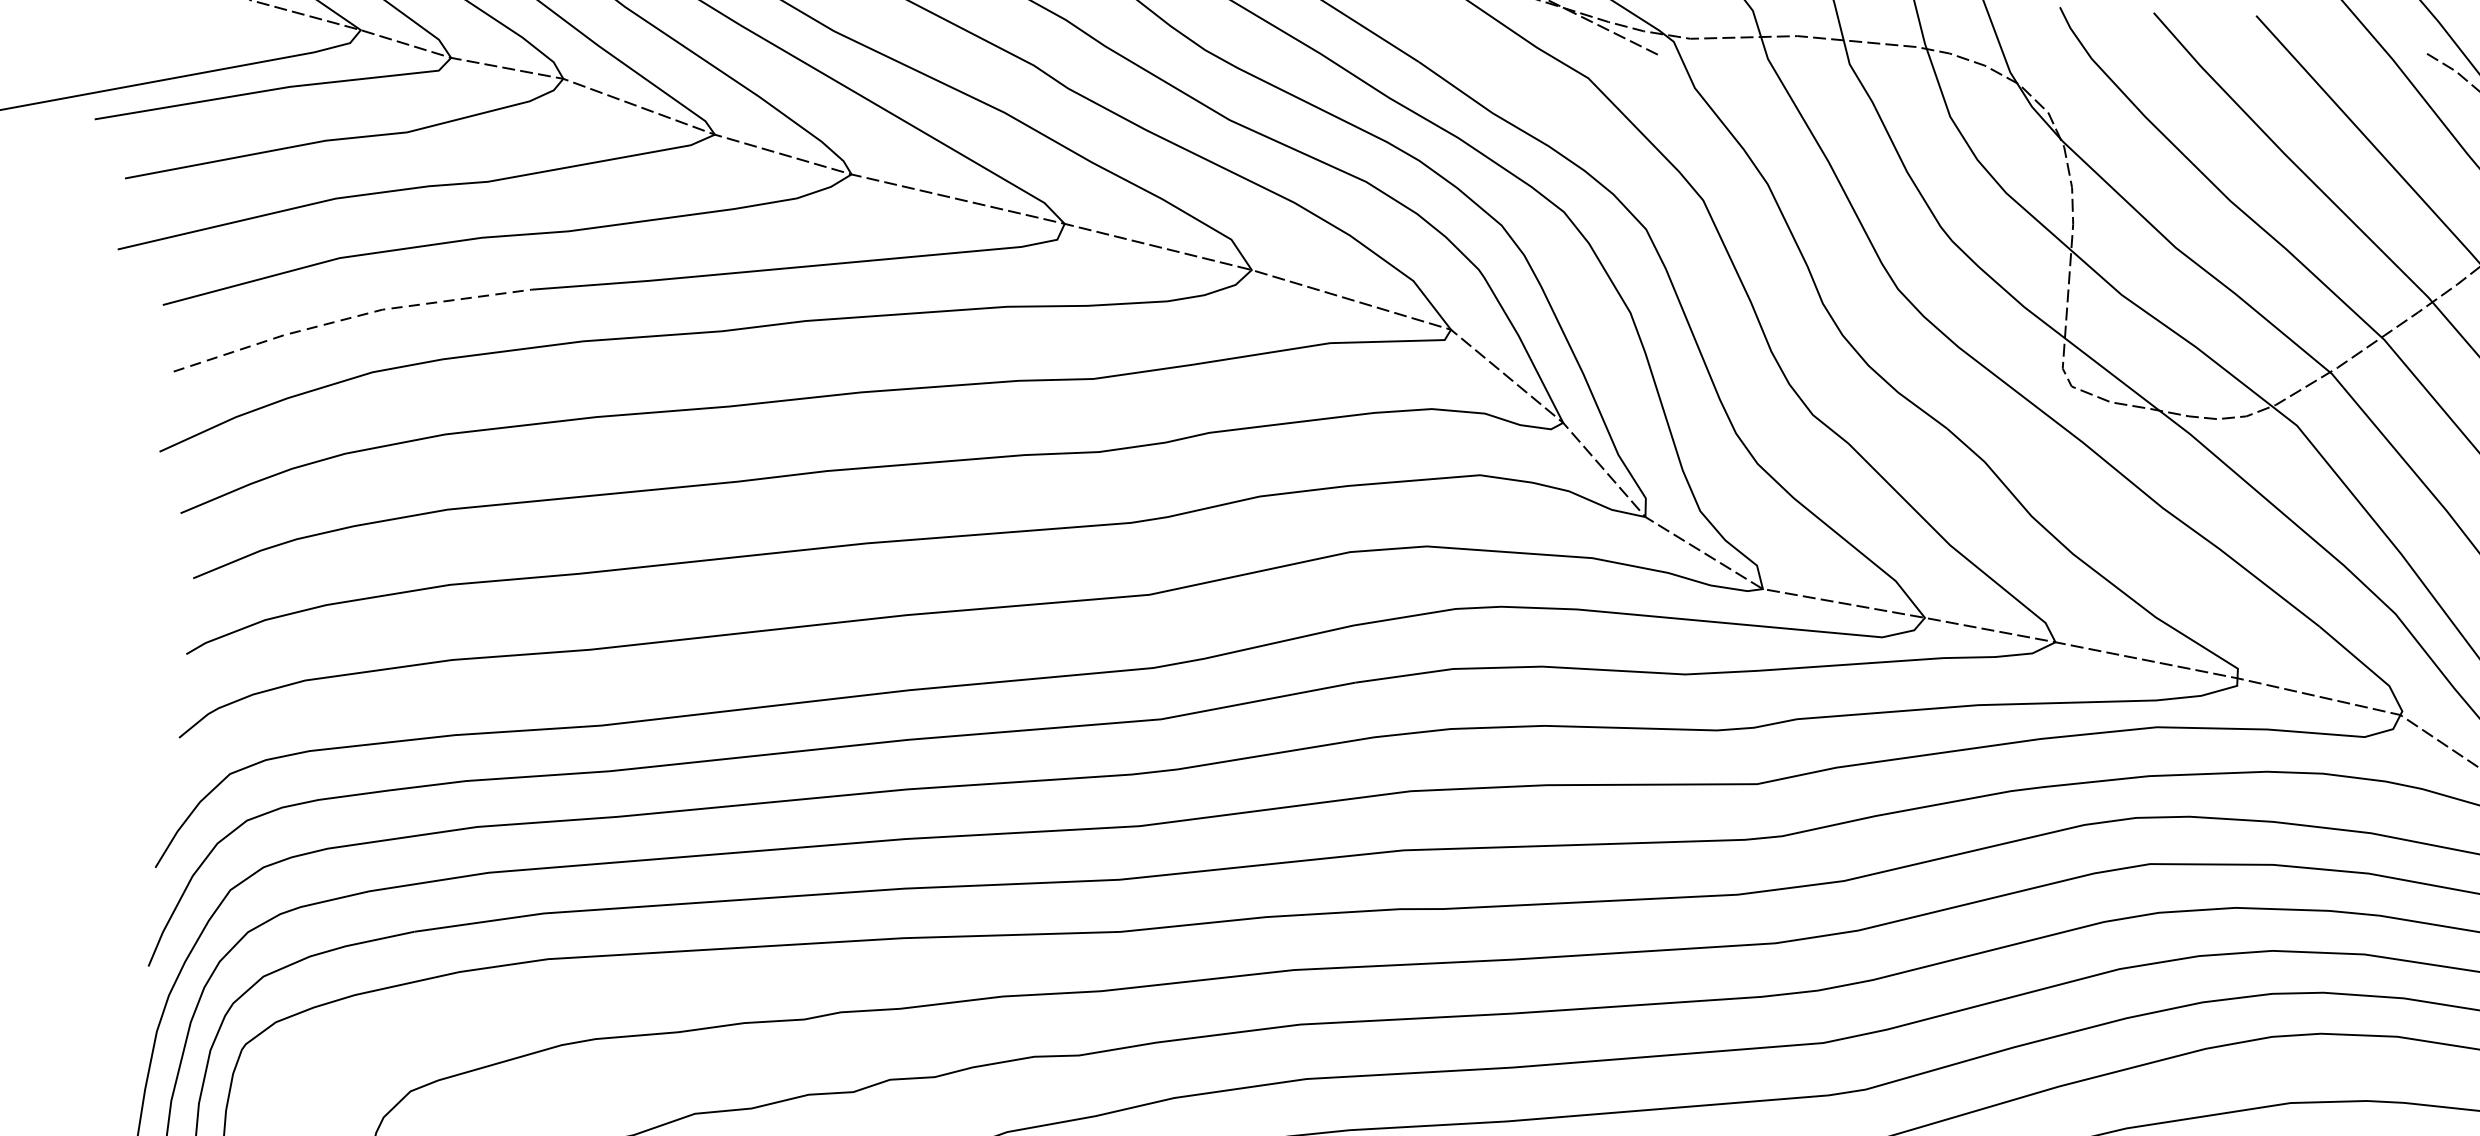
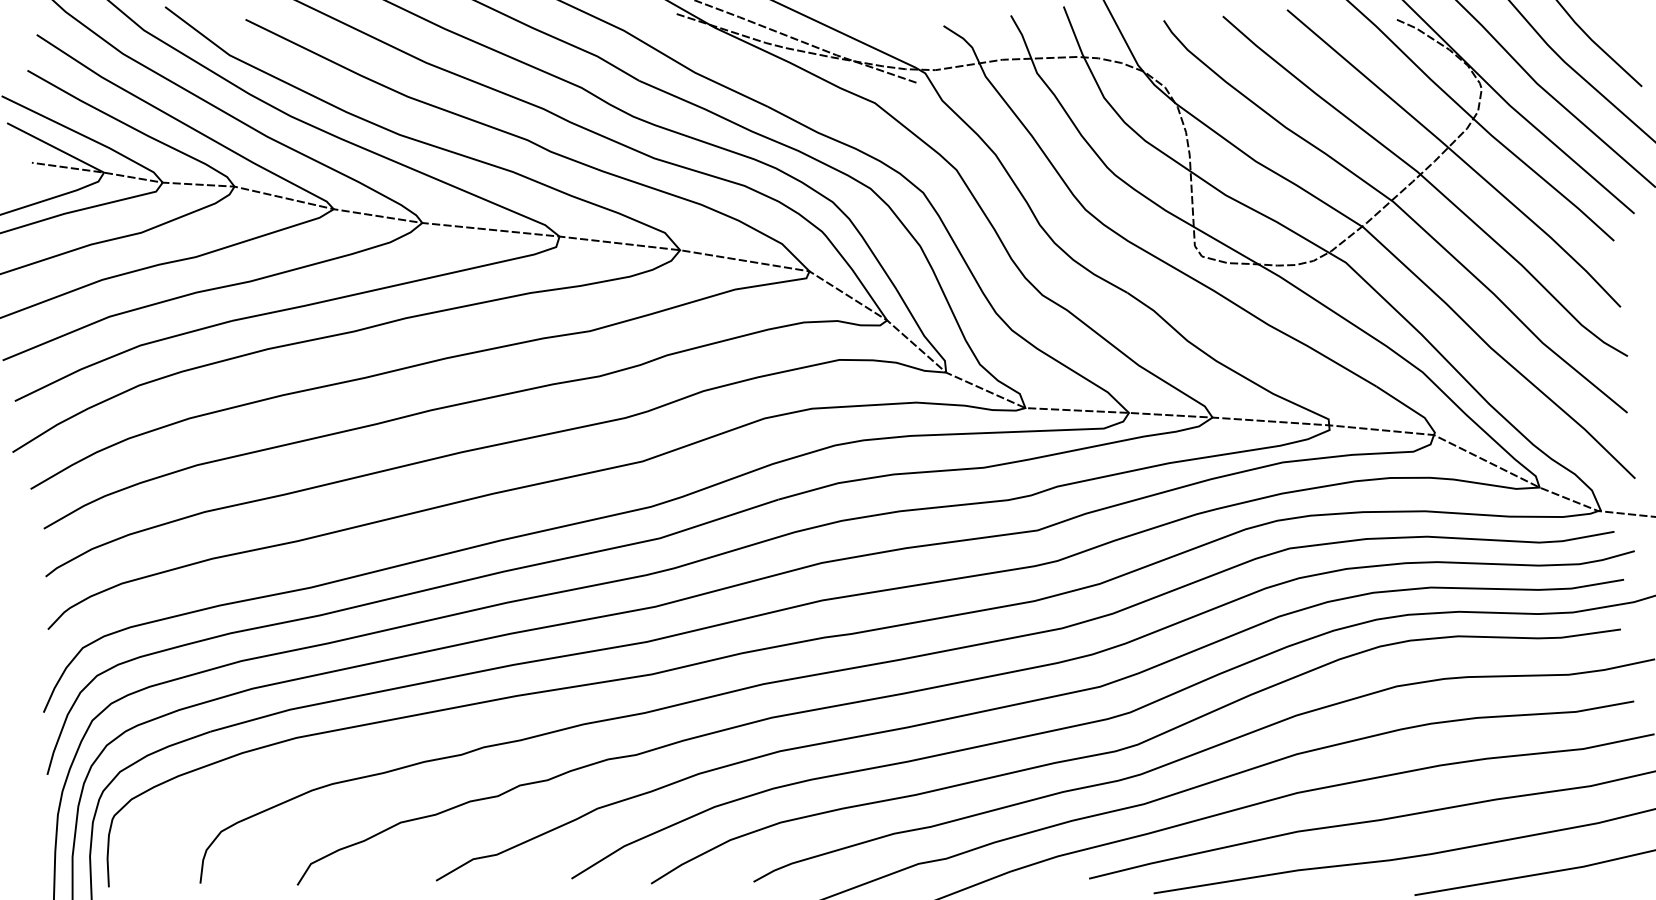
line: (349, 318) -> (120, 353), dashed -> solid

